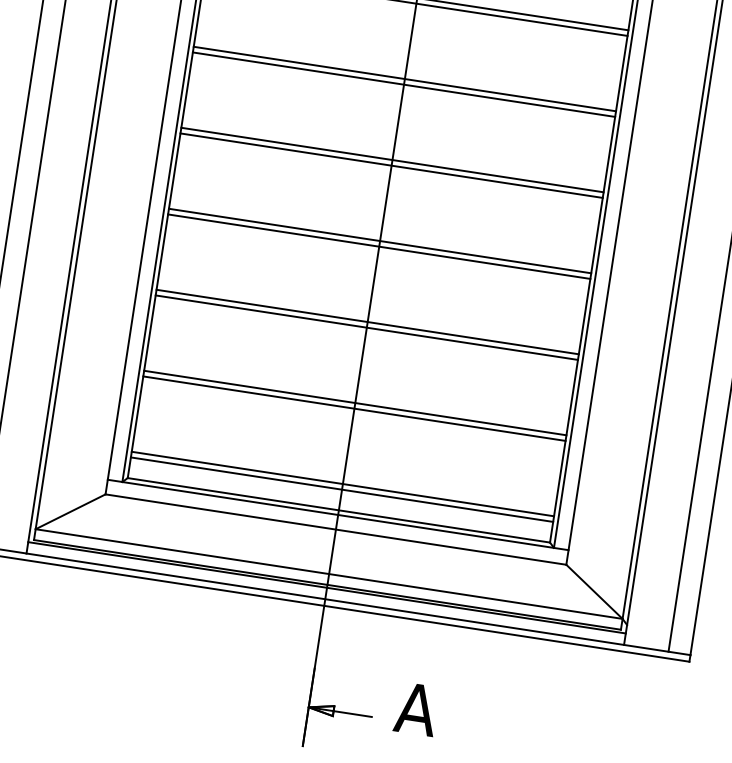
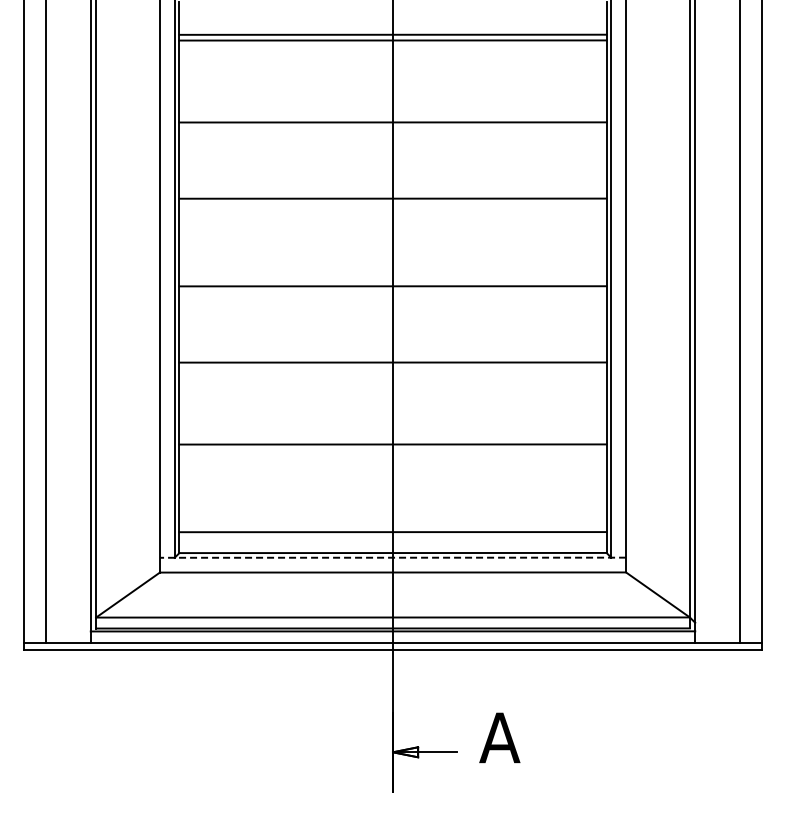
line: (404, 78) -> (392, 116), removed
line: (391, 165) -> (392, 204), removed
line: (379, 240) -> (392, 280), removed
line: (366, 327) -> (392, 368), removed
line: (353, 408) -> (392, 450), removed
line: (342, 484) -> (392, 526), removed
line: (337, 514) -> (392, 557), solid -> dashed

